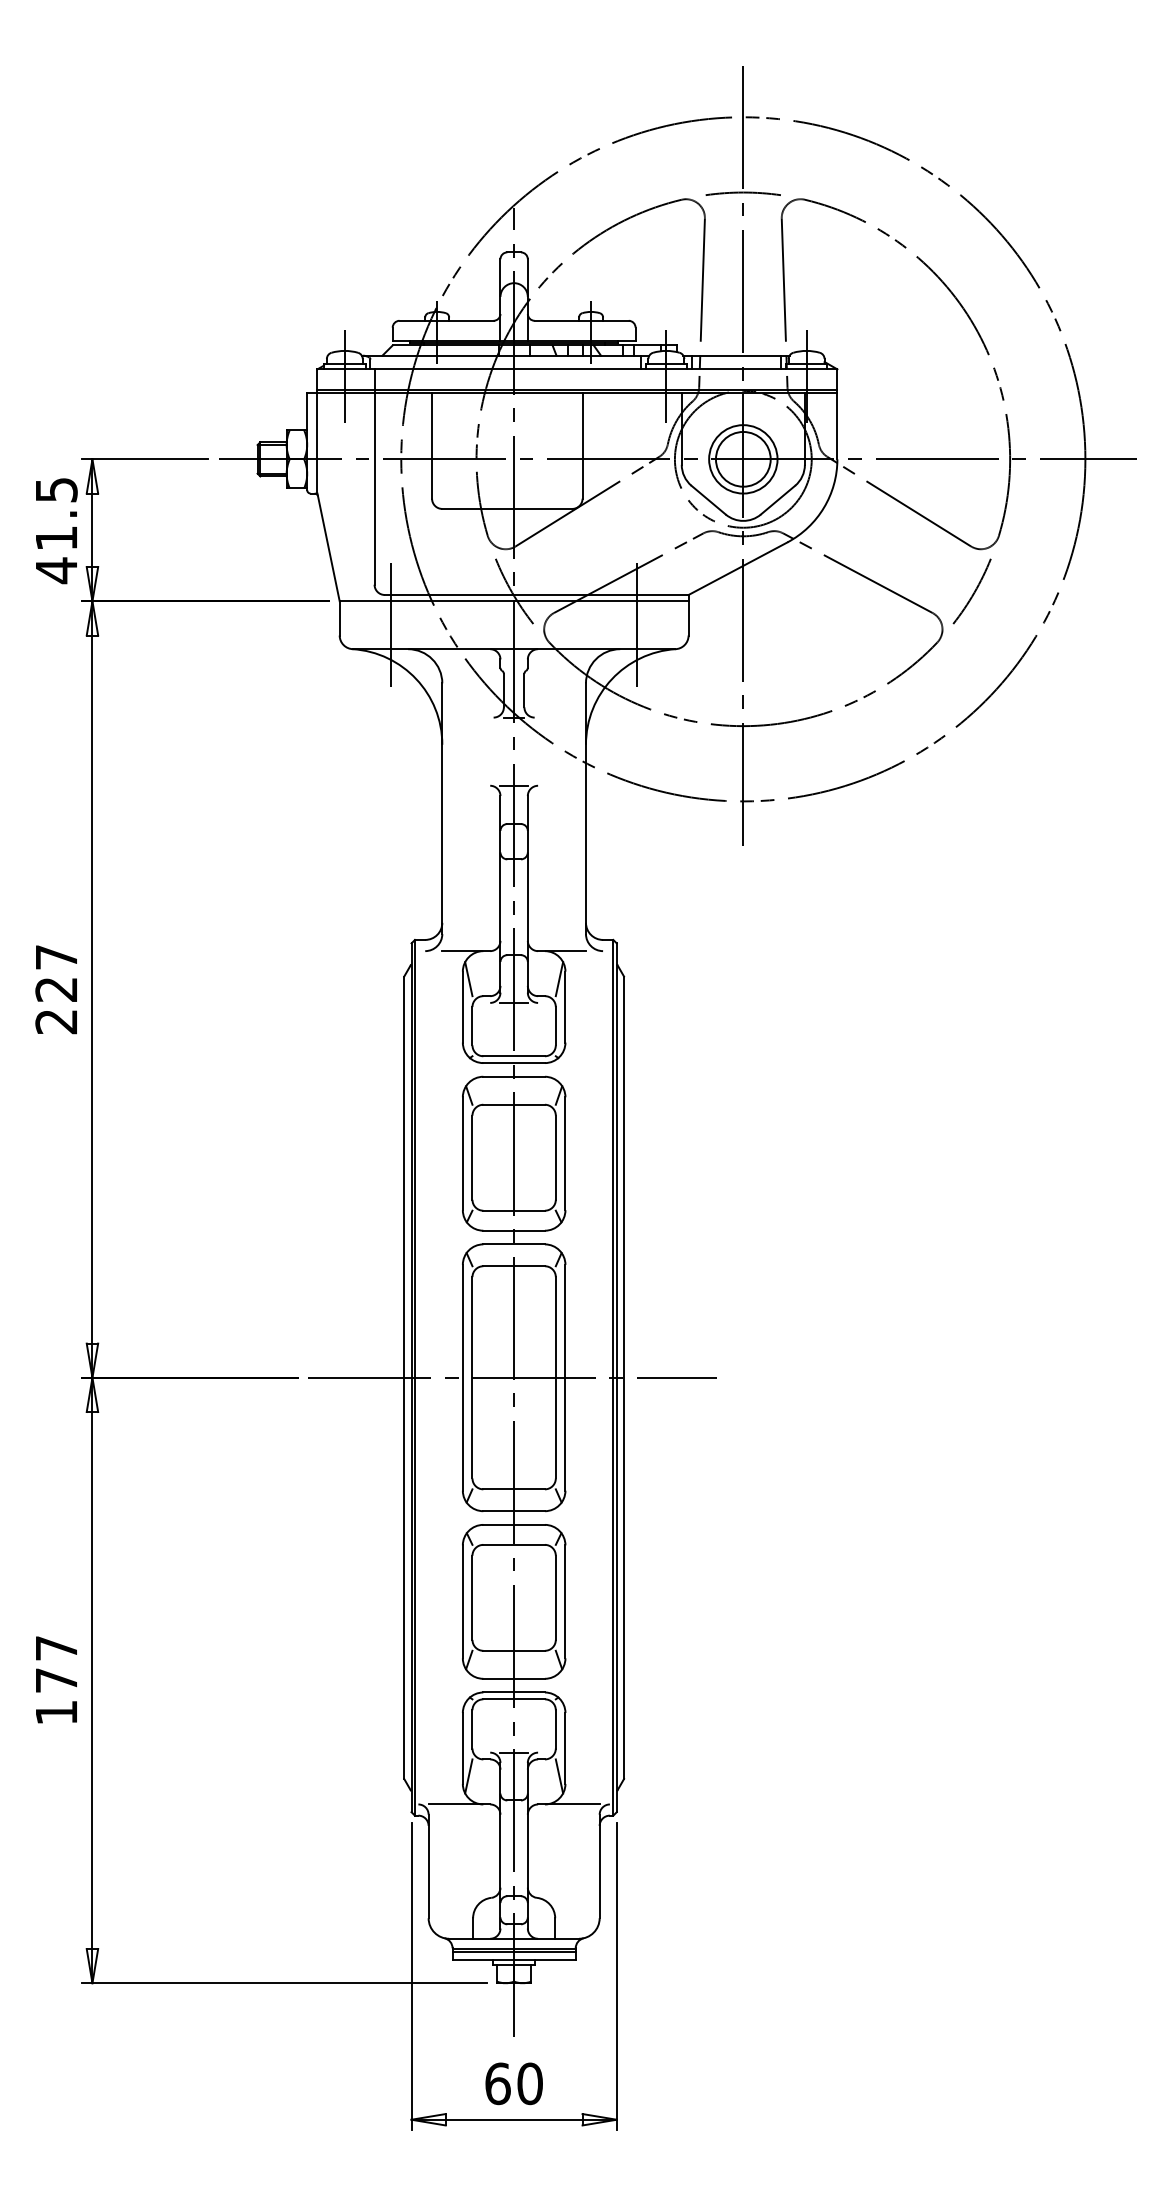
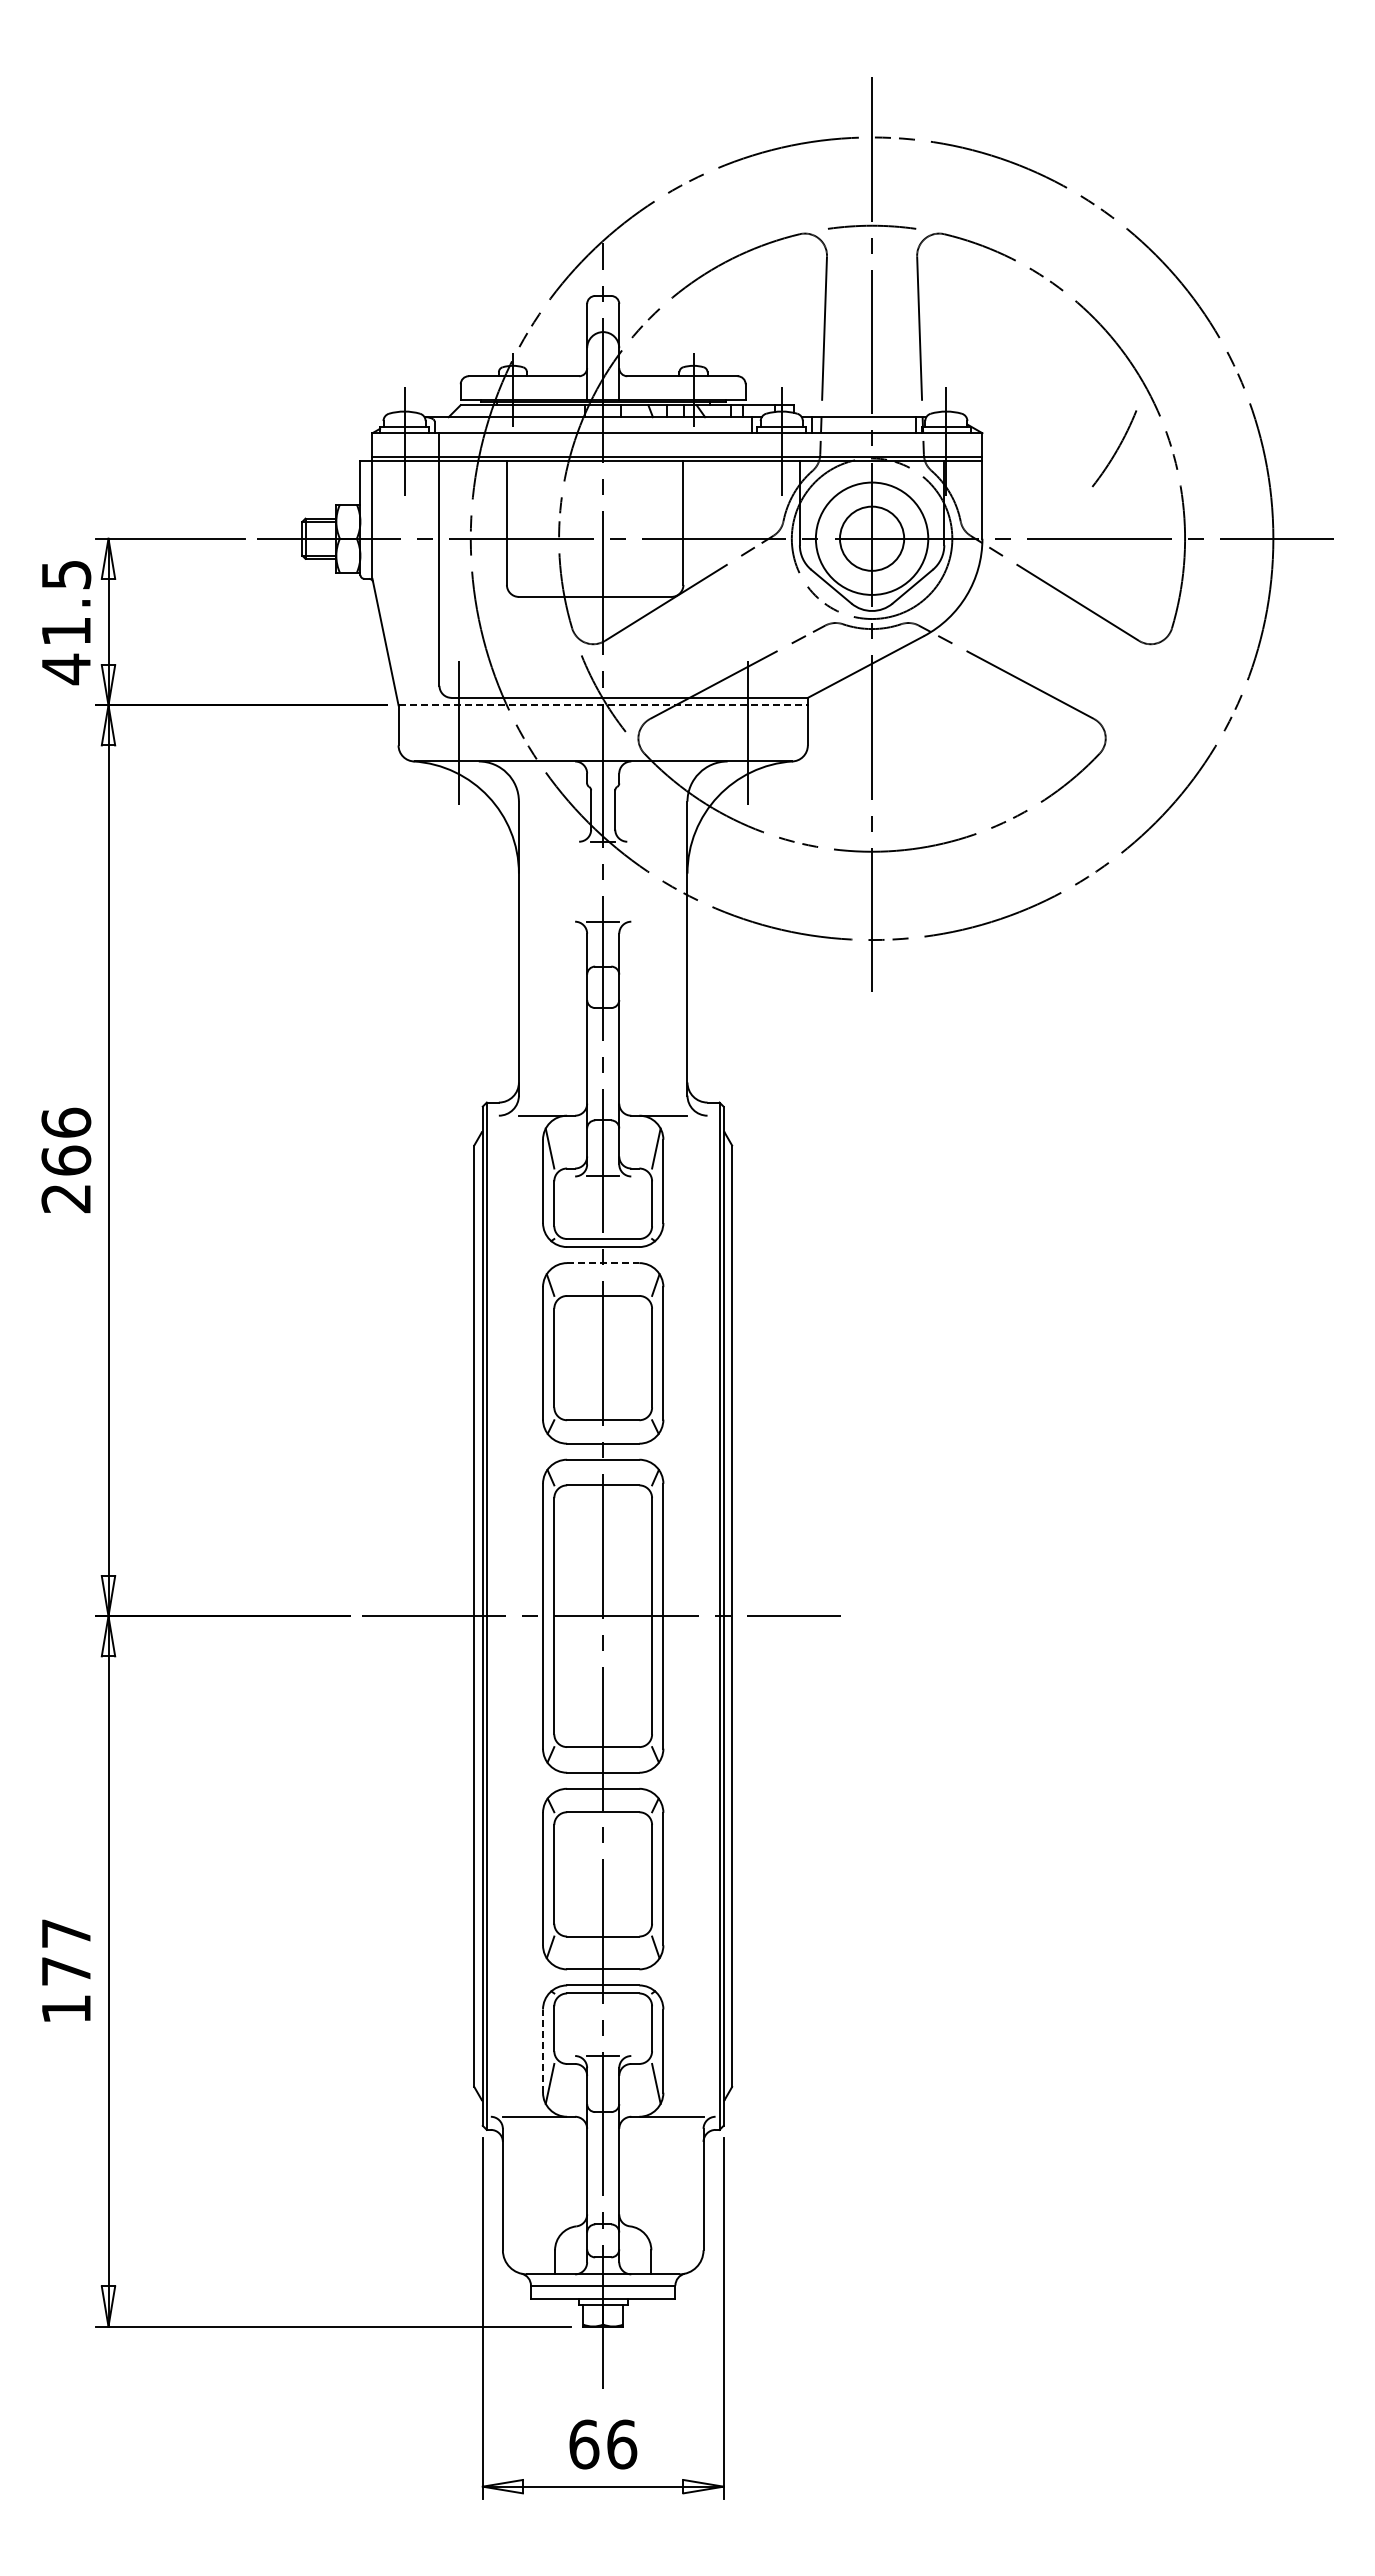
circle: (742, 459) -> (871, 538), size x1.4
arc: (973, 592) -> (1116, 449), moved
line: (514, 601) -> (603, 705), solid -> dashed
text: (56, 973) -> (66, 1141), 227 -> 266
line: (514, 1077) -> (603, 1263), solid -> dashed
line: (463, 1748) -> (543, 2051), solid -> dashed
line: (513, 1951) -> (602, 2289), removed
text: (530, 2083) -> (622, 2444), 60 -> 66

